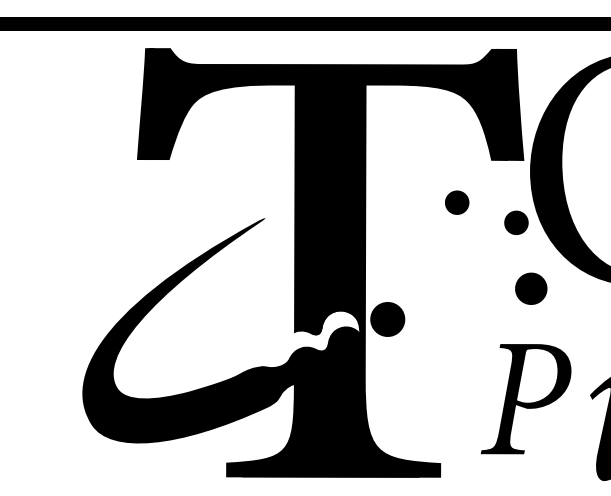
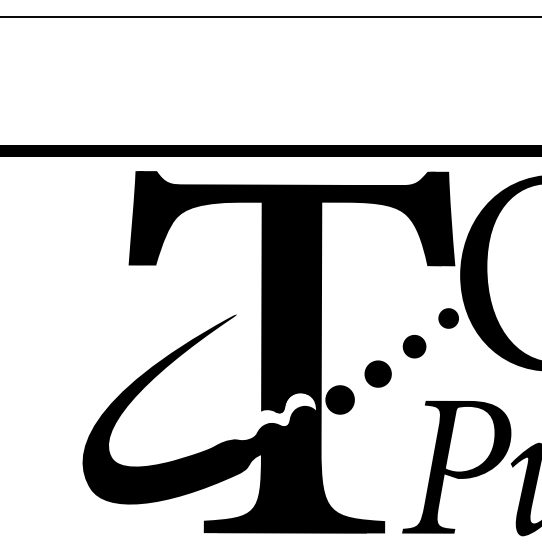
part: (456, 202) -> (398, 301), removed
fill: (475, 256) -> (414, 346), added
part: (530, 288) -> (377, 373), moved
part: (525, 398) -> (456, 466), size x1.43

